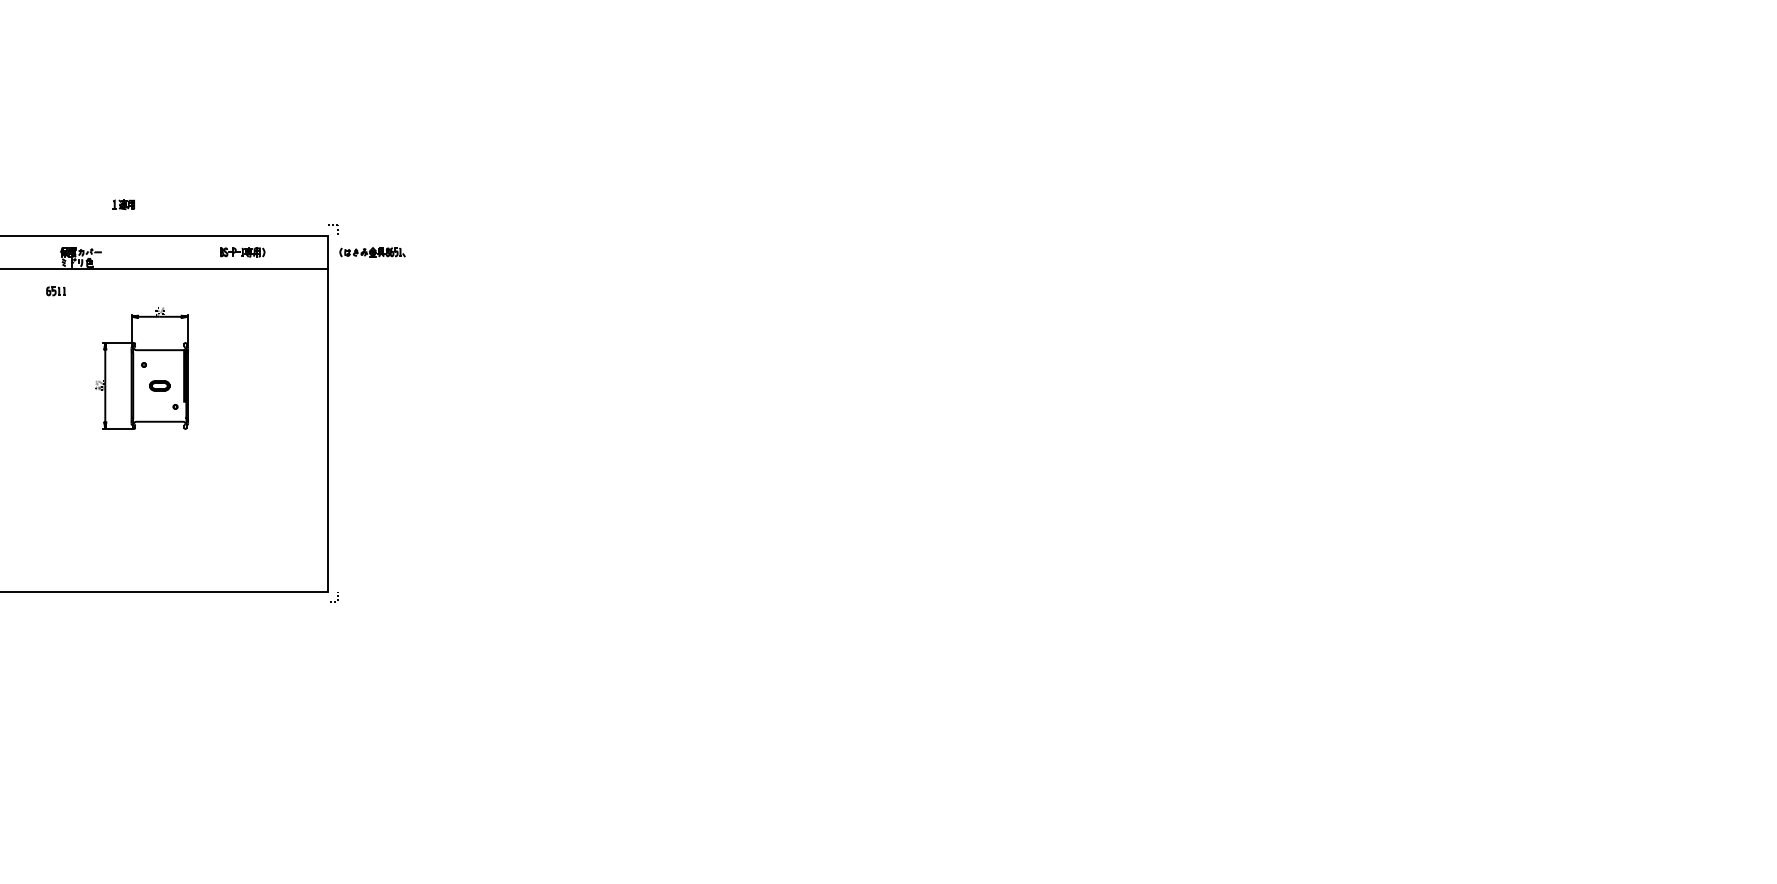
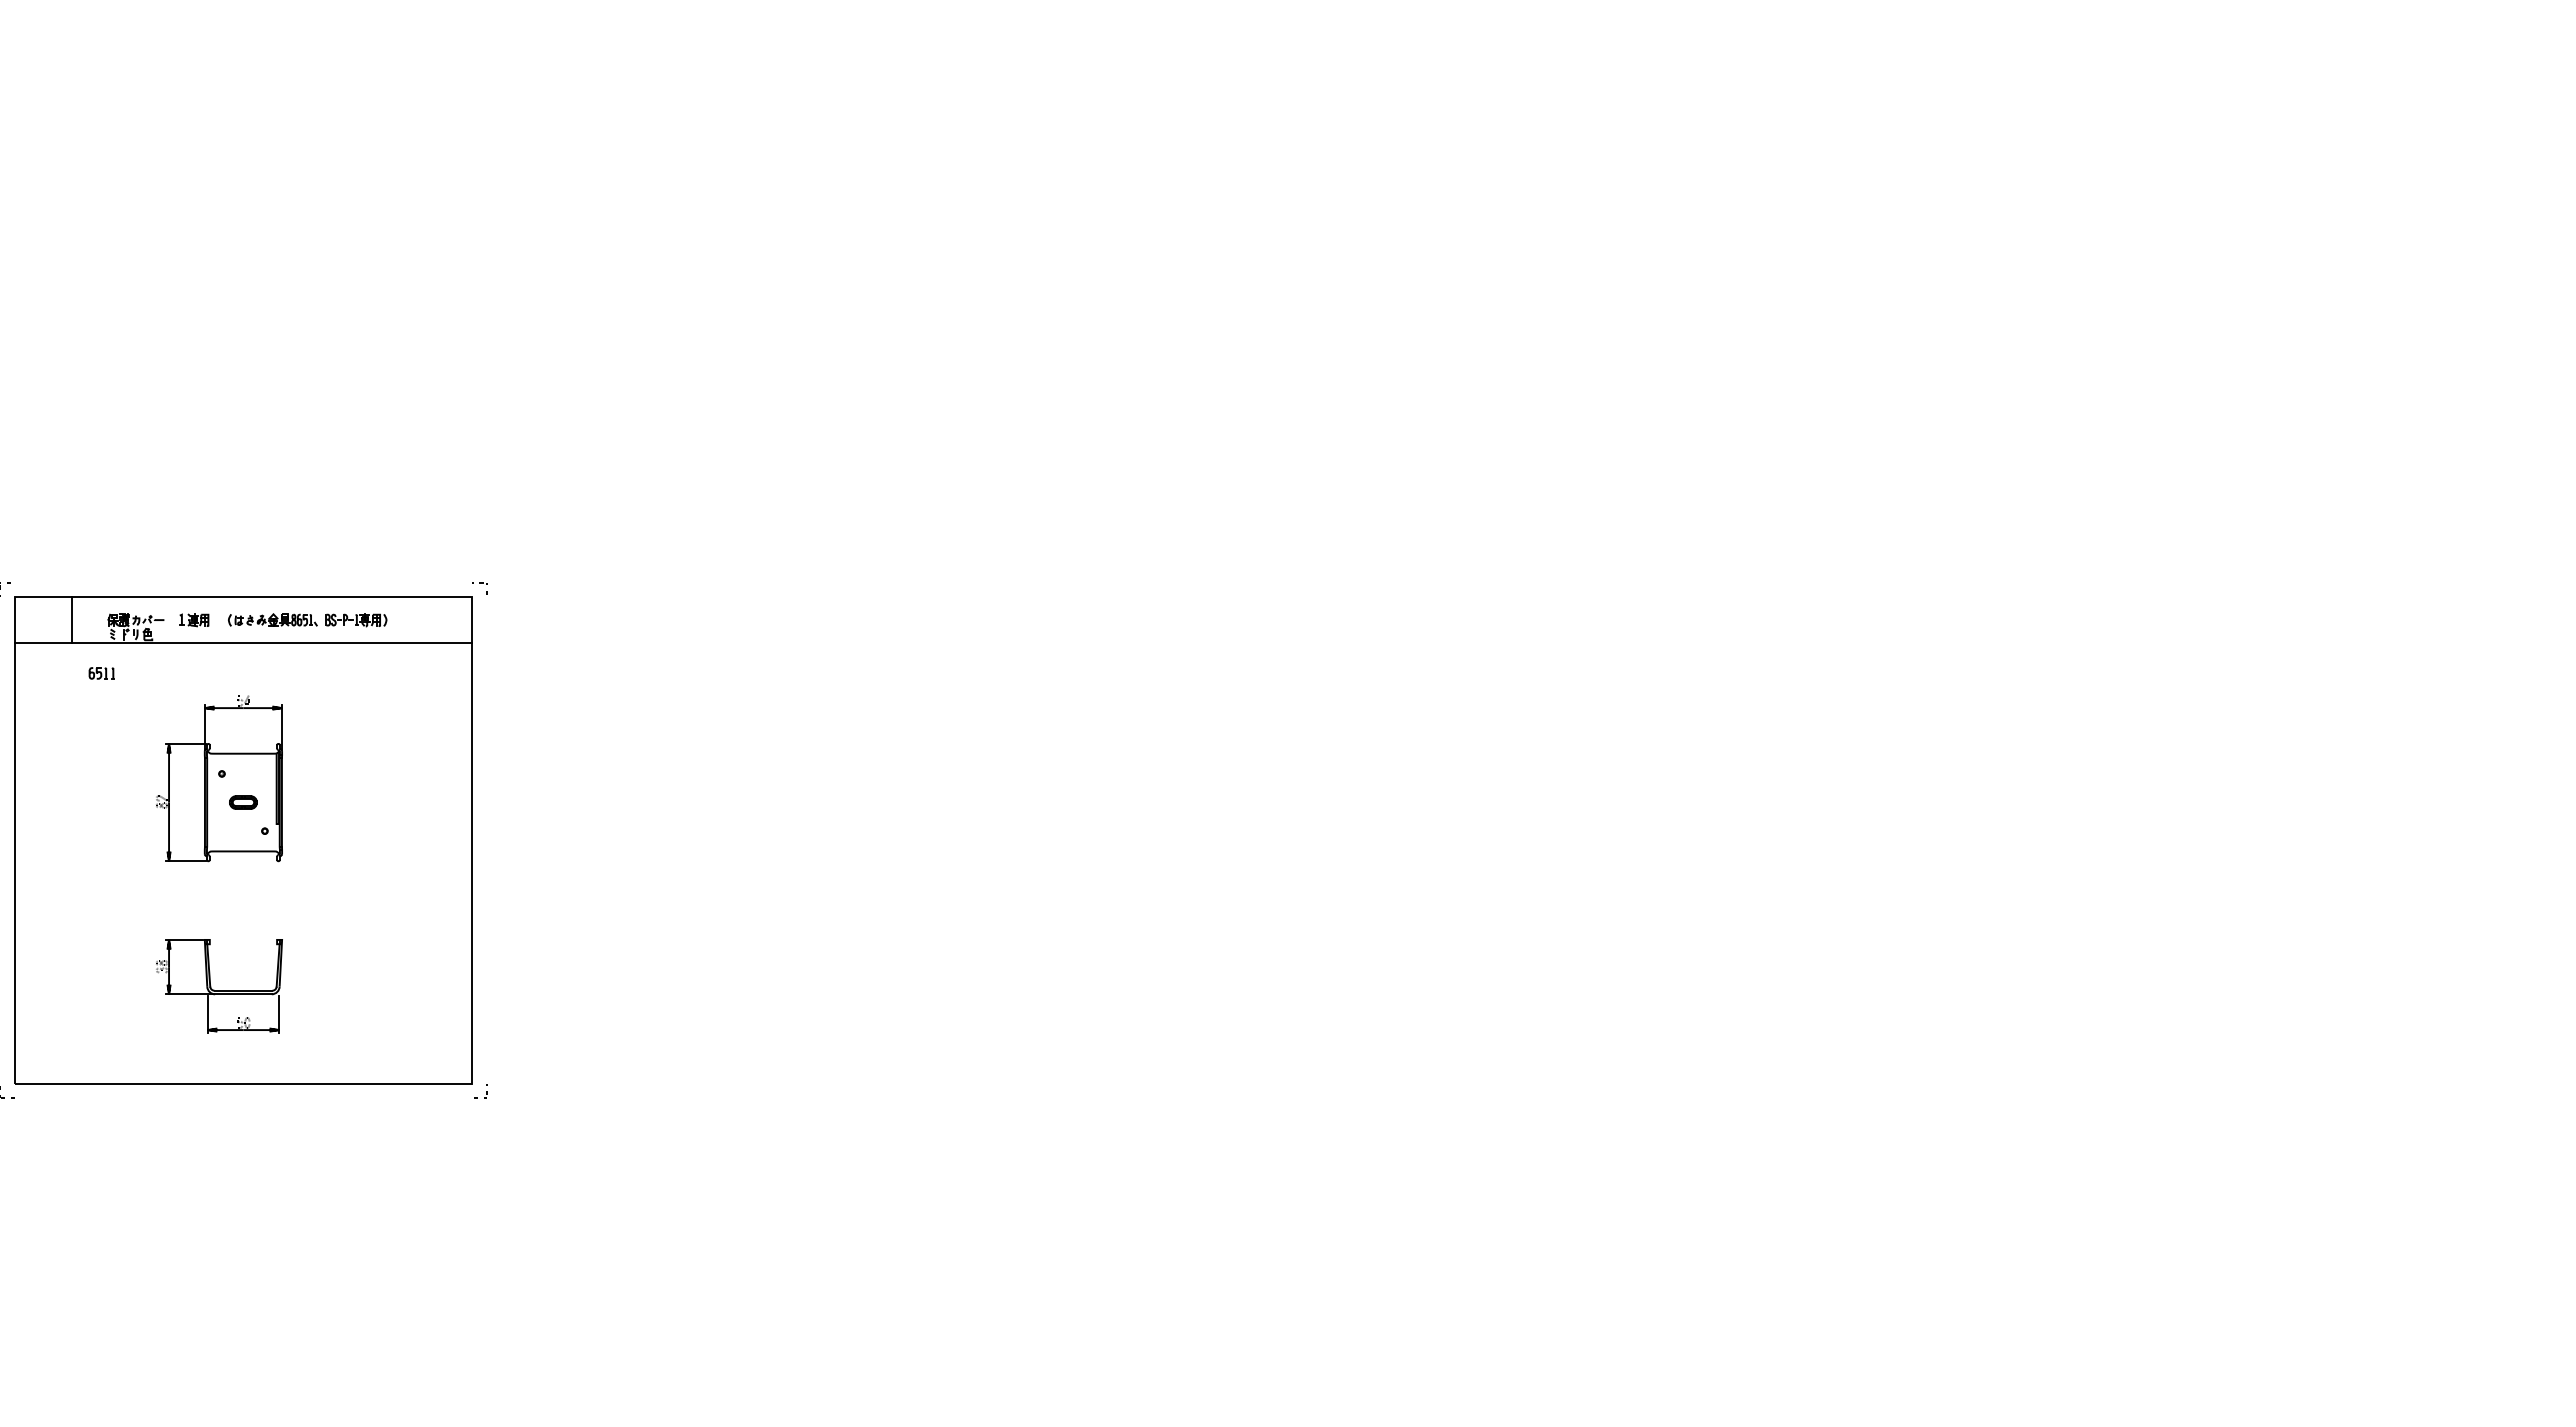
part: (123, 204) -> (194, 620), moved
part: (372, 251) -> (272, 619), moved
line: (33, 252) -> (71, 620), added
part: (142, 520) -> (219, 986), added

